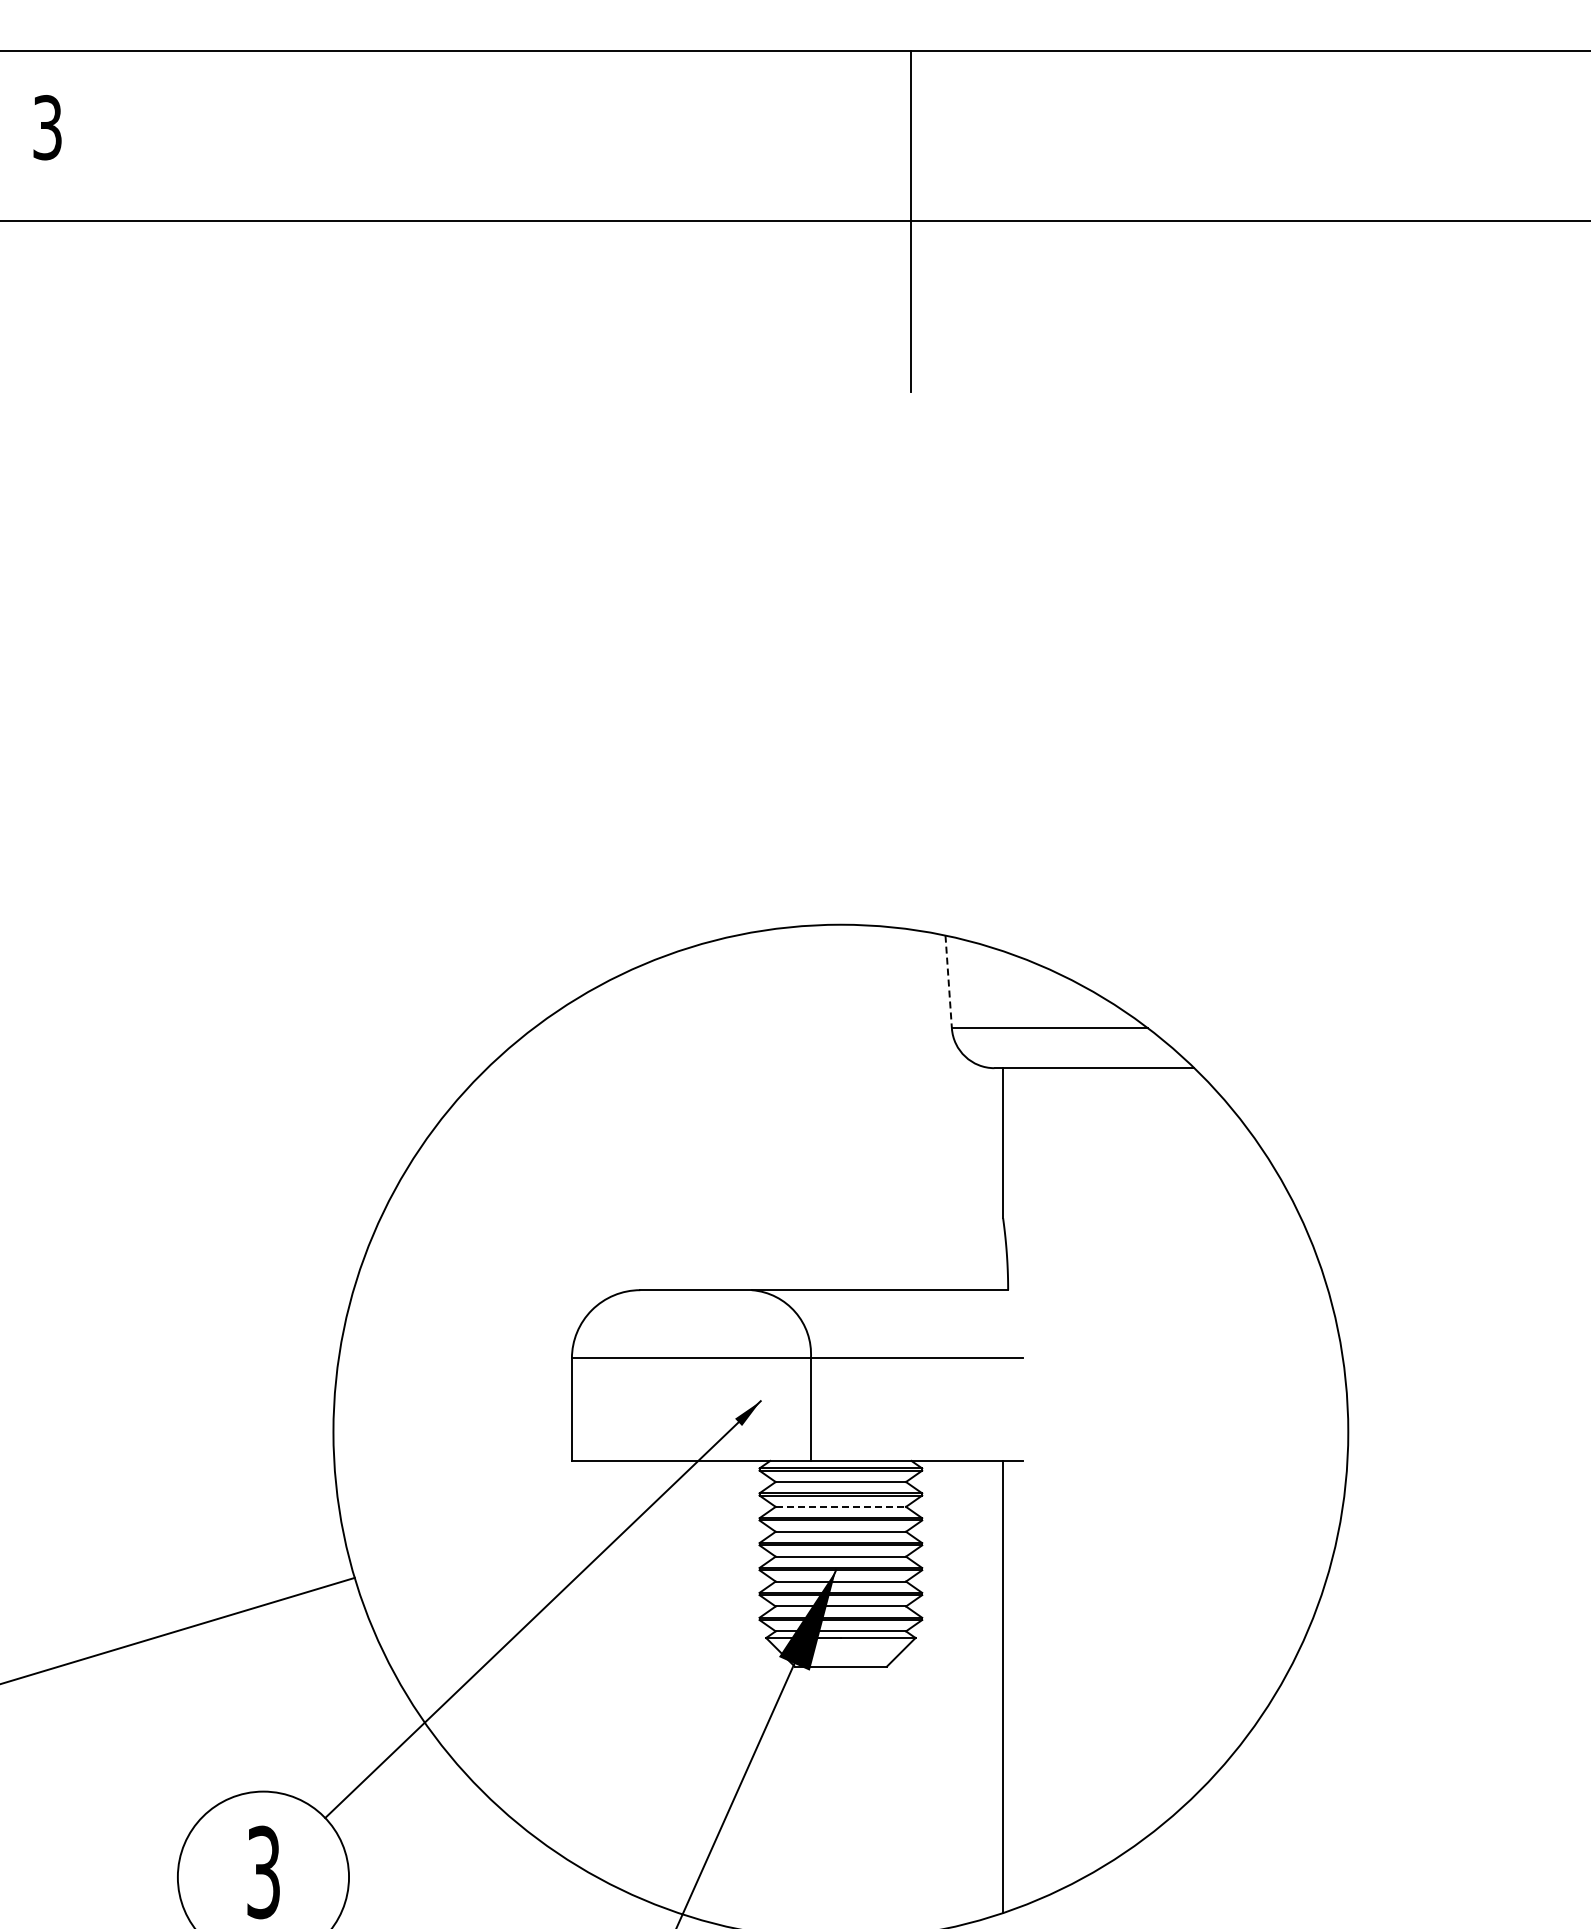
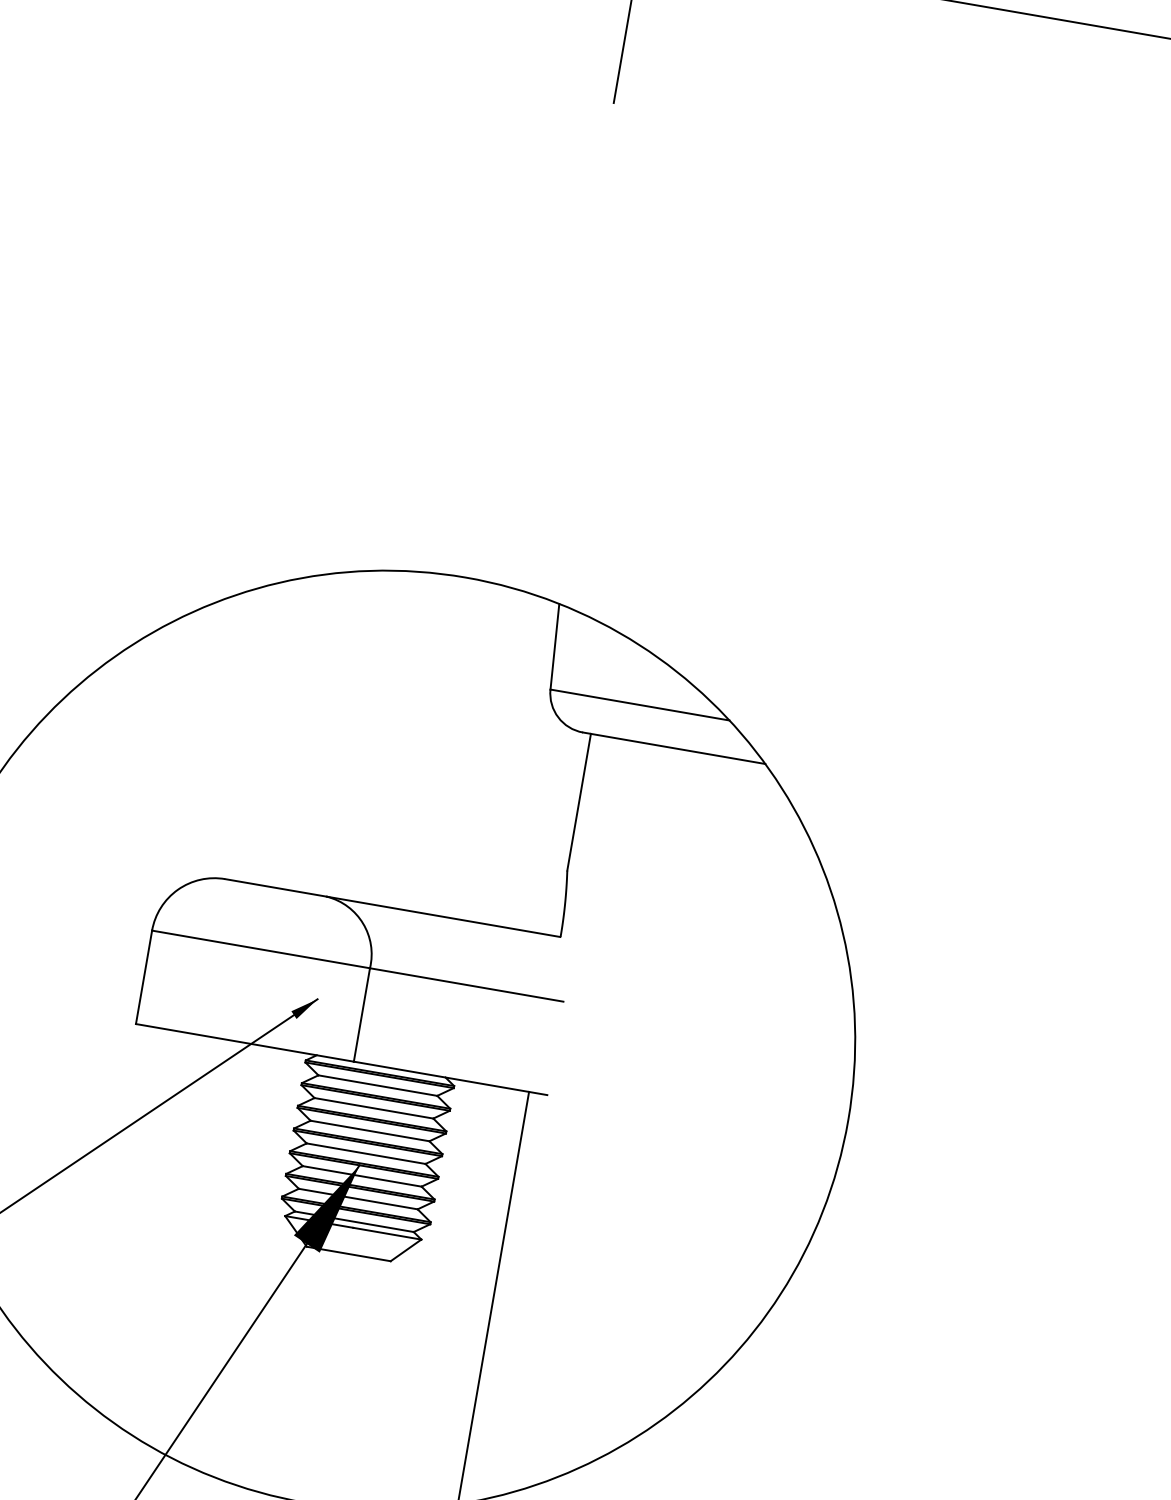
line: (948, 982) -> (554, 647), dashed -> solid
line: (841, 1506) -> (374, 1108), dashed -> solid

